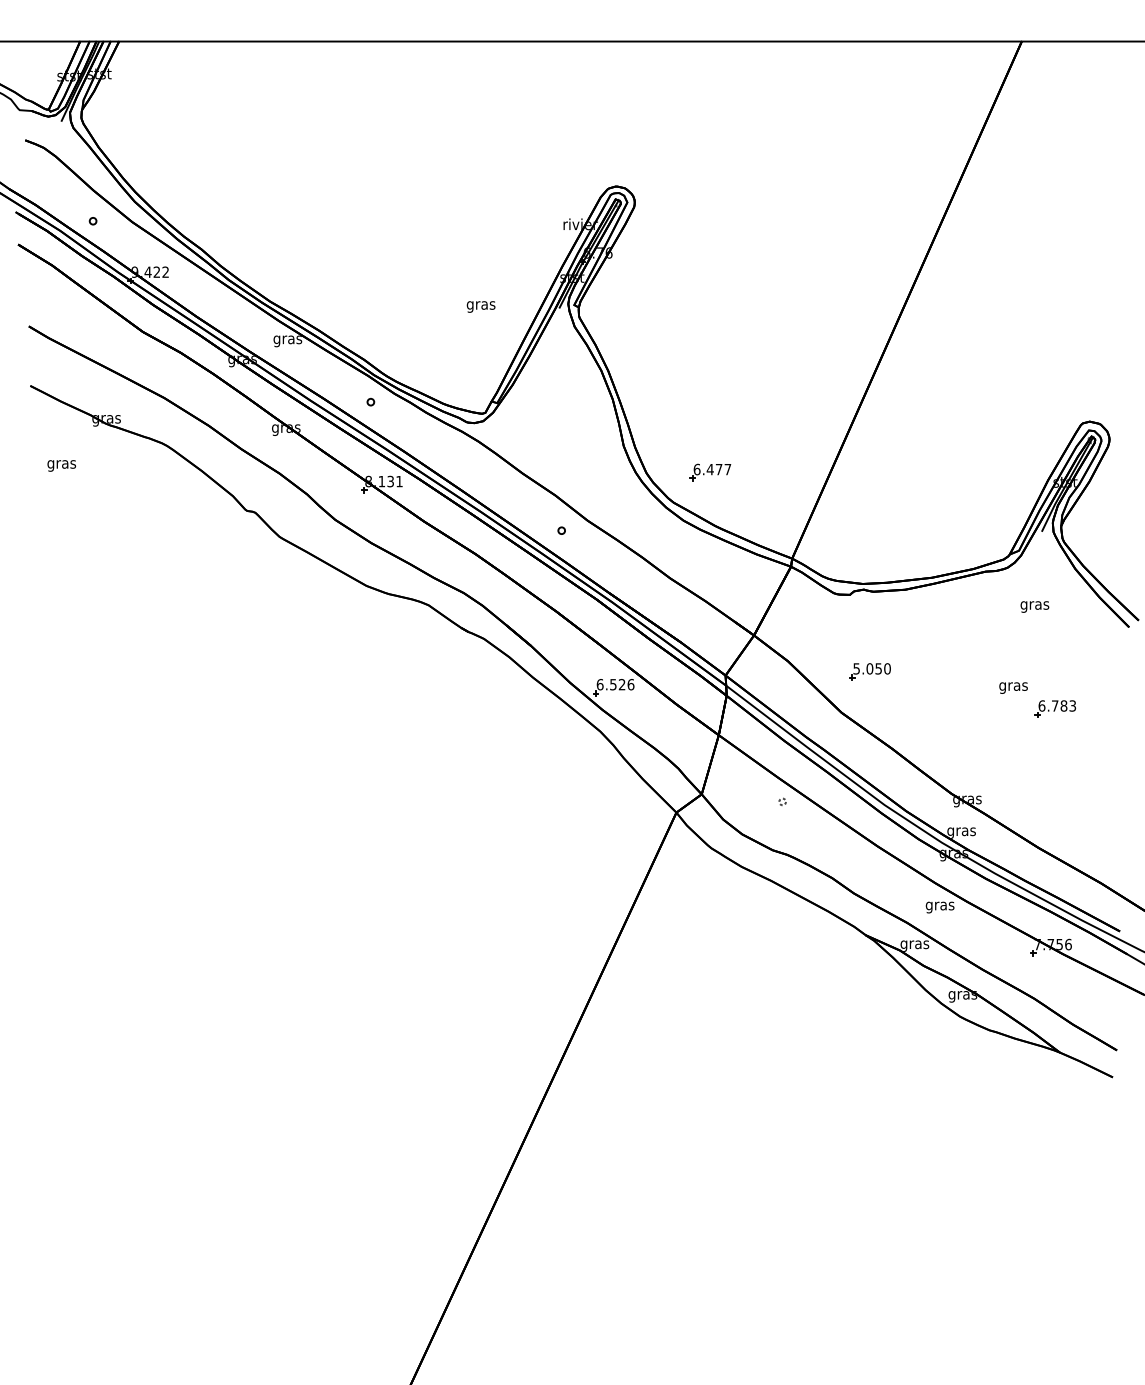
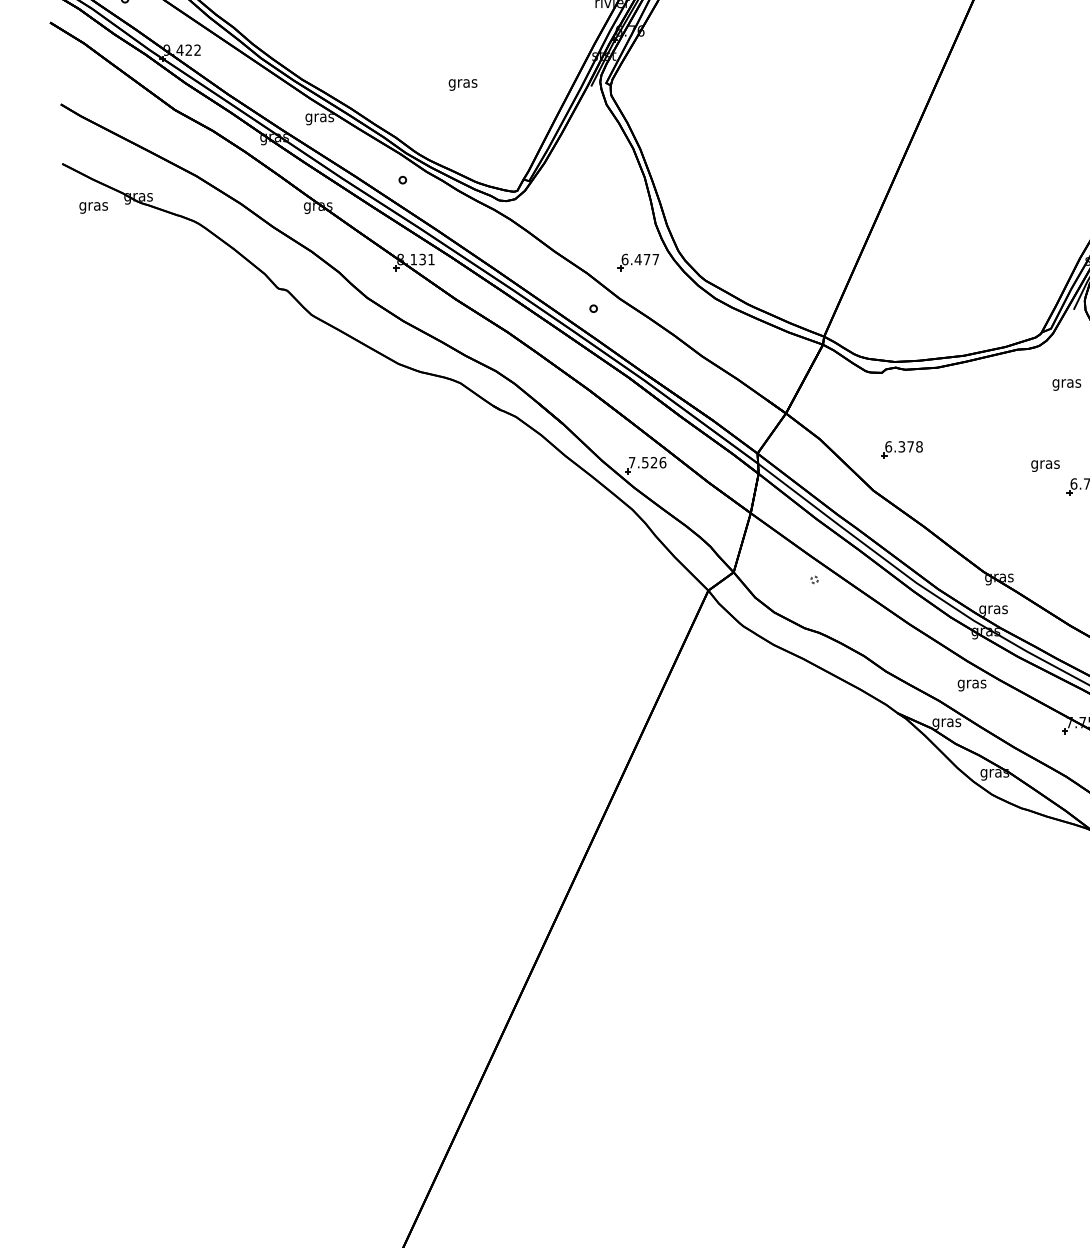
text: (480, 306) -> (462, 84), moved
text: (61, 465) -> (93, 207), moved
part: (710, 472) -> (638, 262), moved
text: (871, 668) -> (903, 446), 5.050 -> 6.378
text: (599, 684) -> (631, 462), 6.526 -> 7.526

